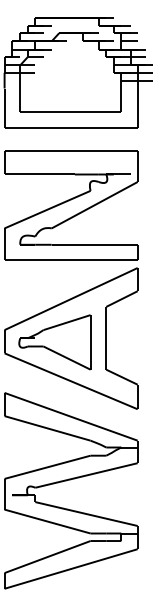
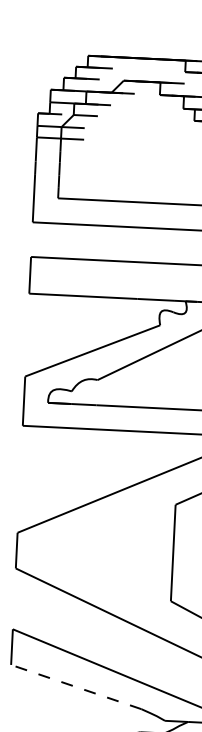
part: (54, 342) -> (93, 555), removed
line: (47, 428) -> (76, 687), solid -> dashed

